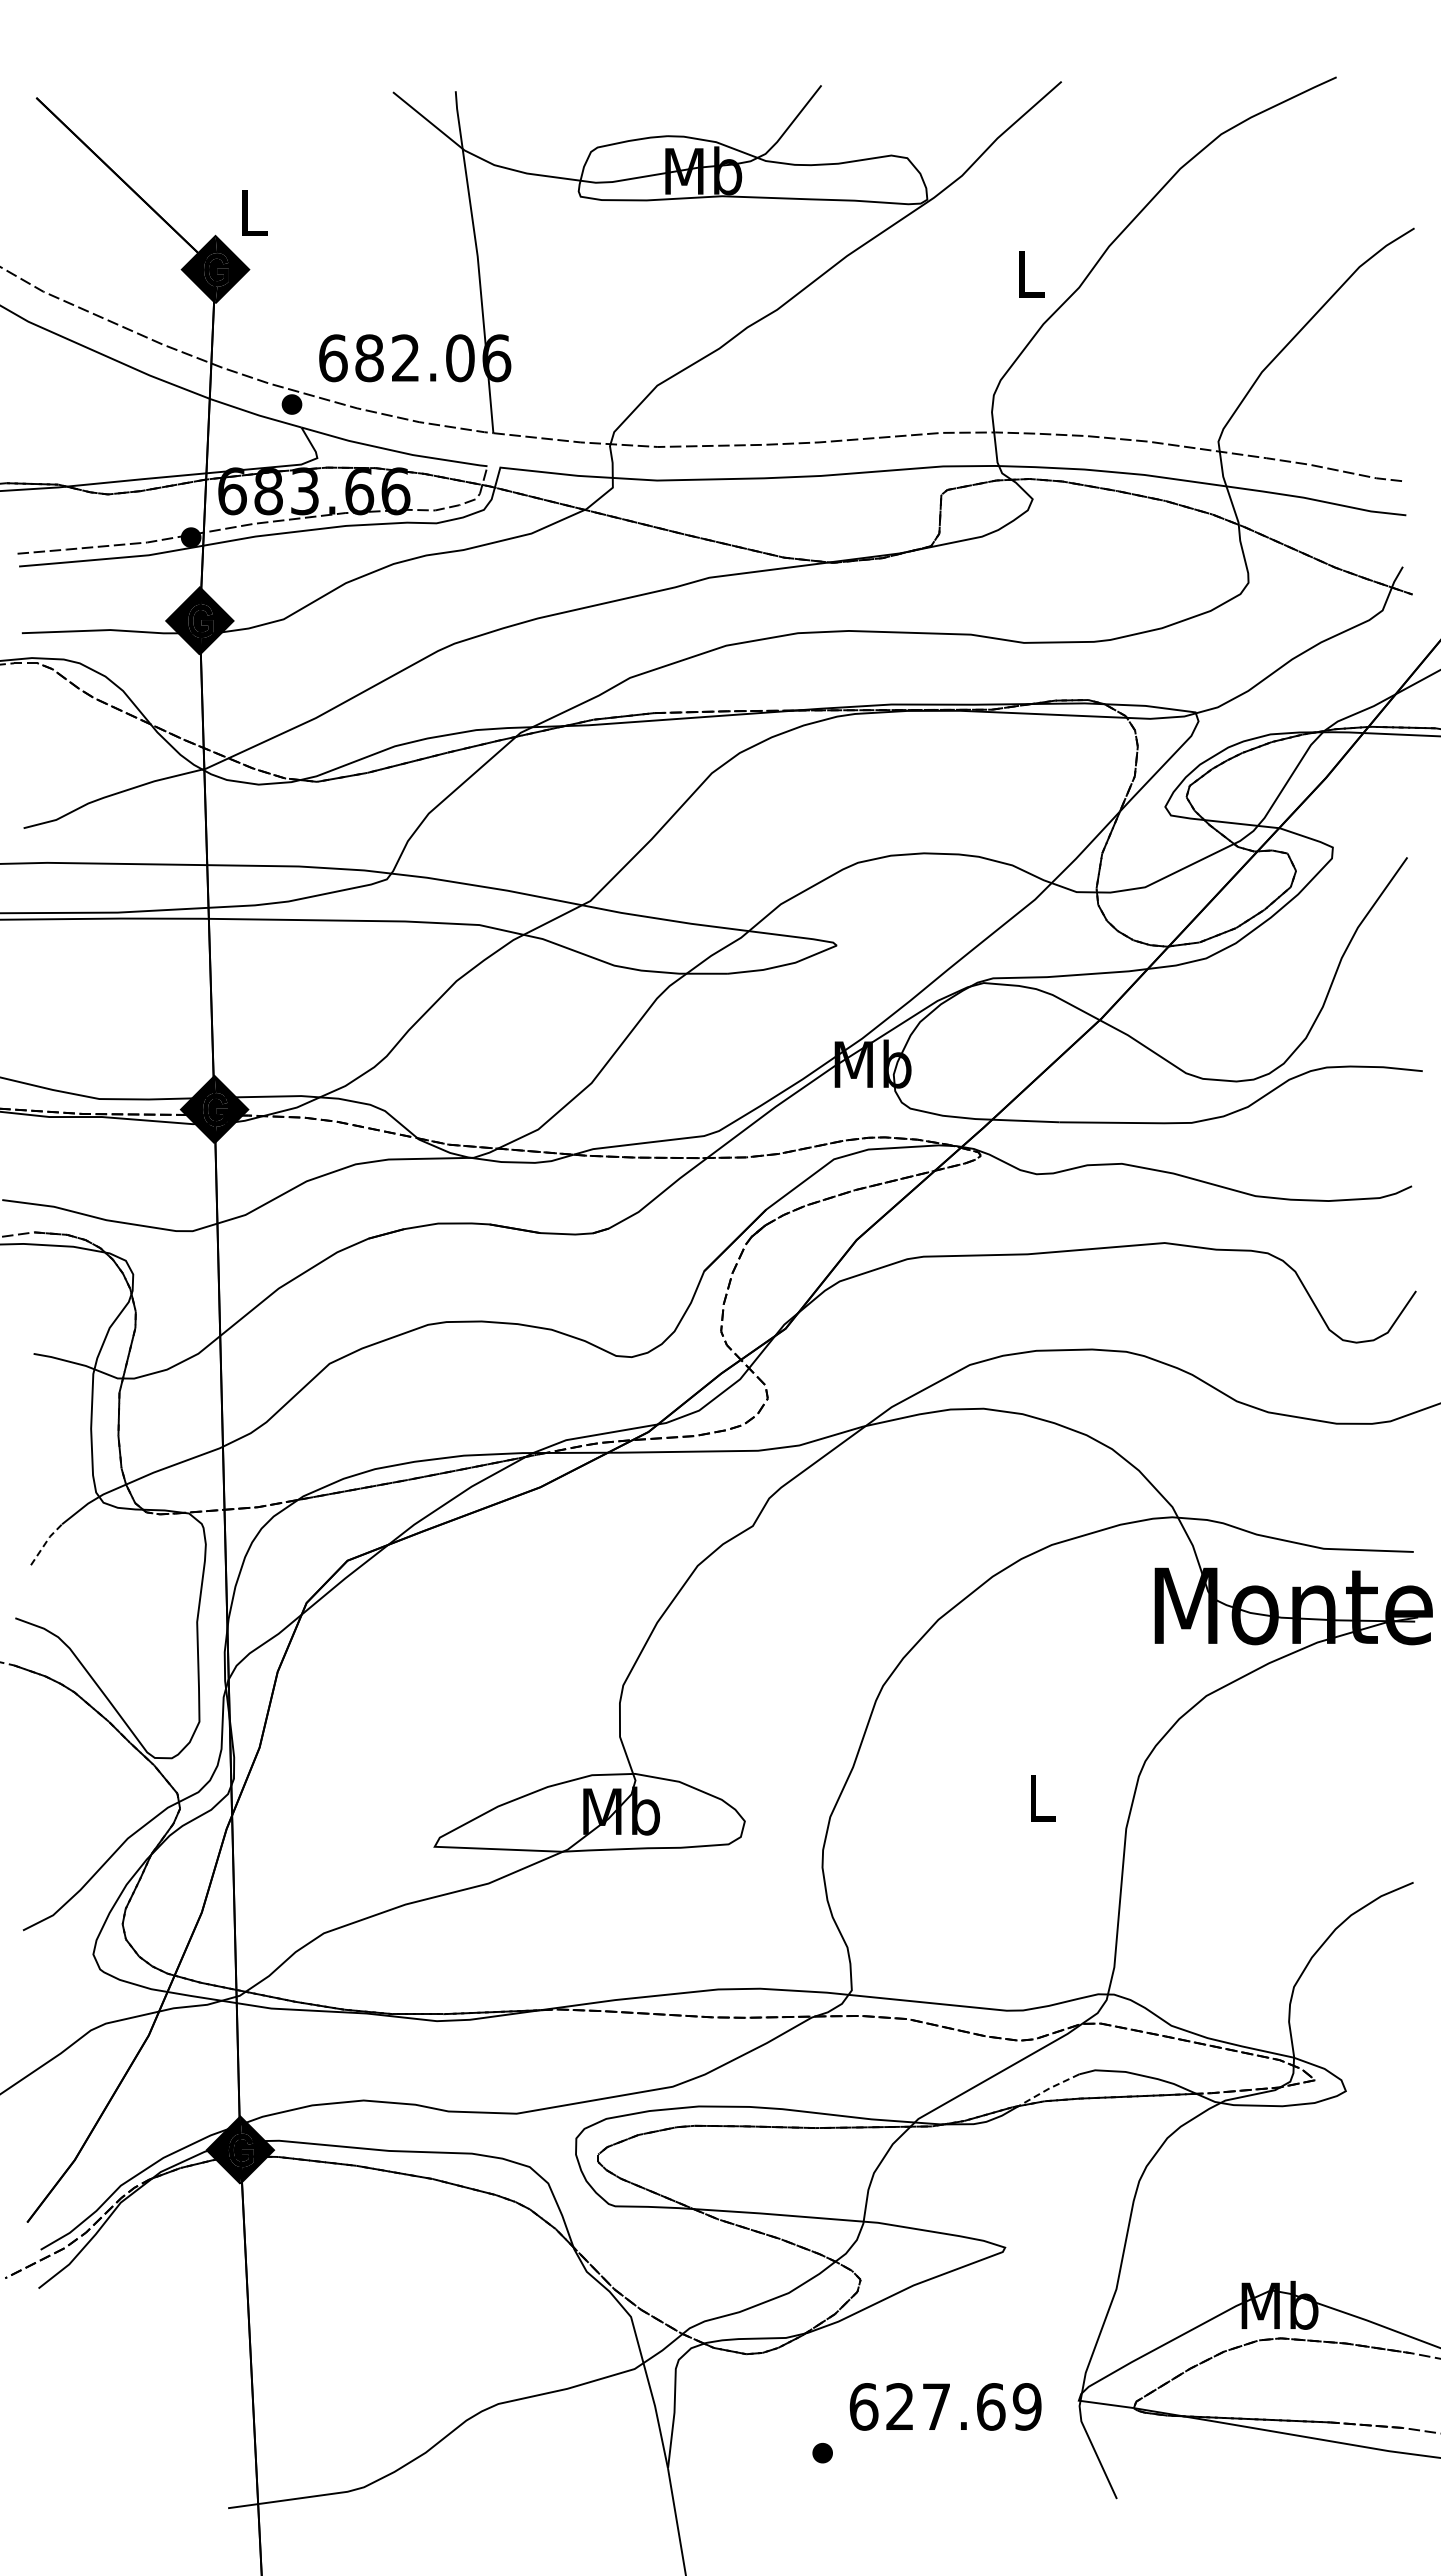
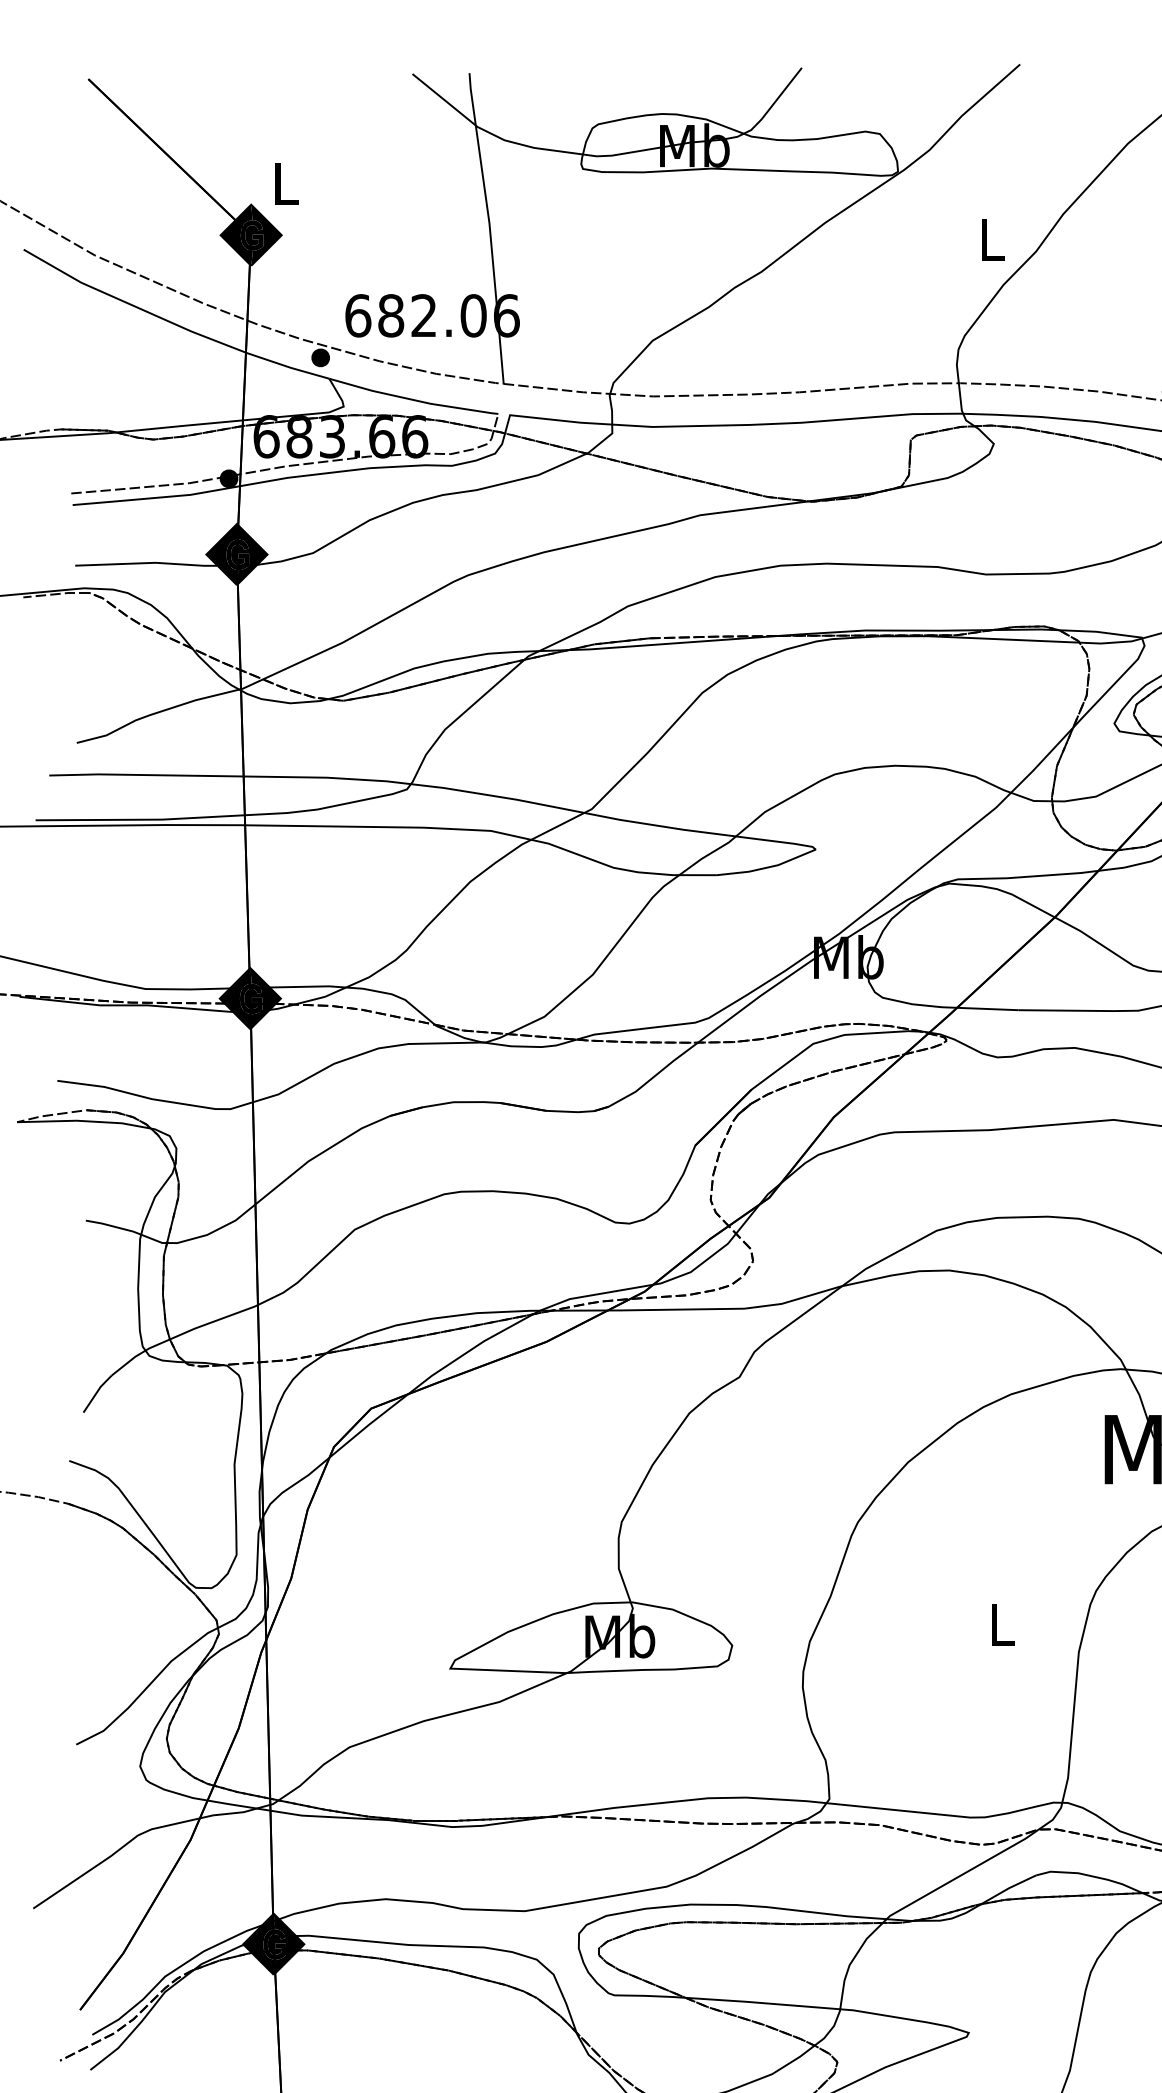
line: (45, 1543) -> (96, 1392), dashed -> solid
line: (1048, 2088) -> (1008, 1888), dashed -> solid

